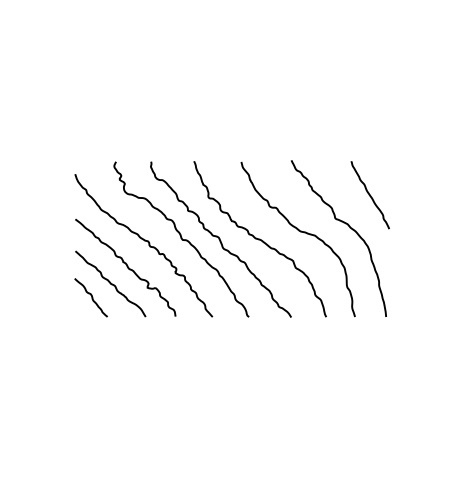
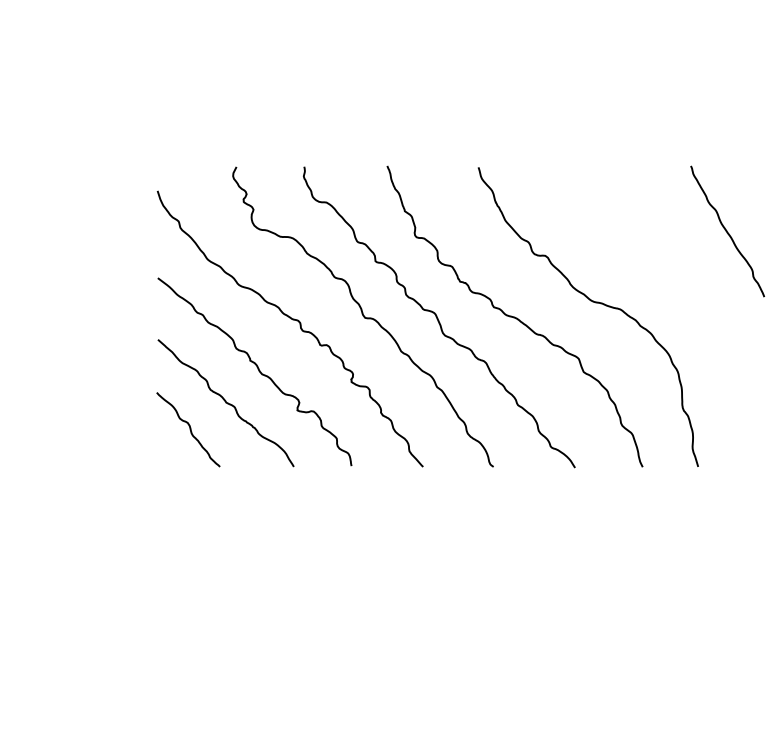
curve: (349, 227) -> (687, 293), removed

